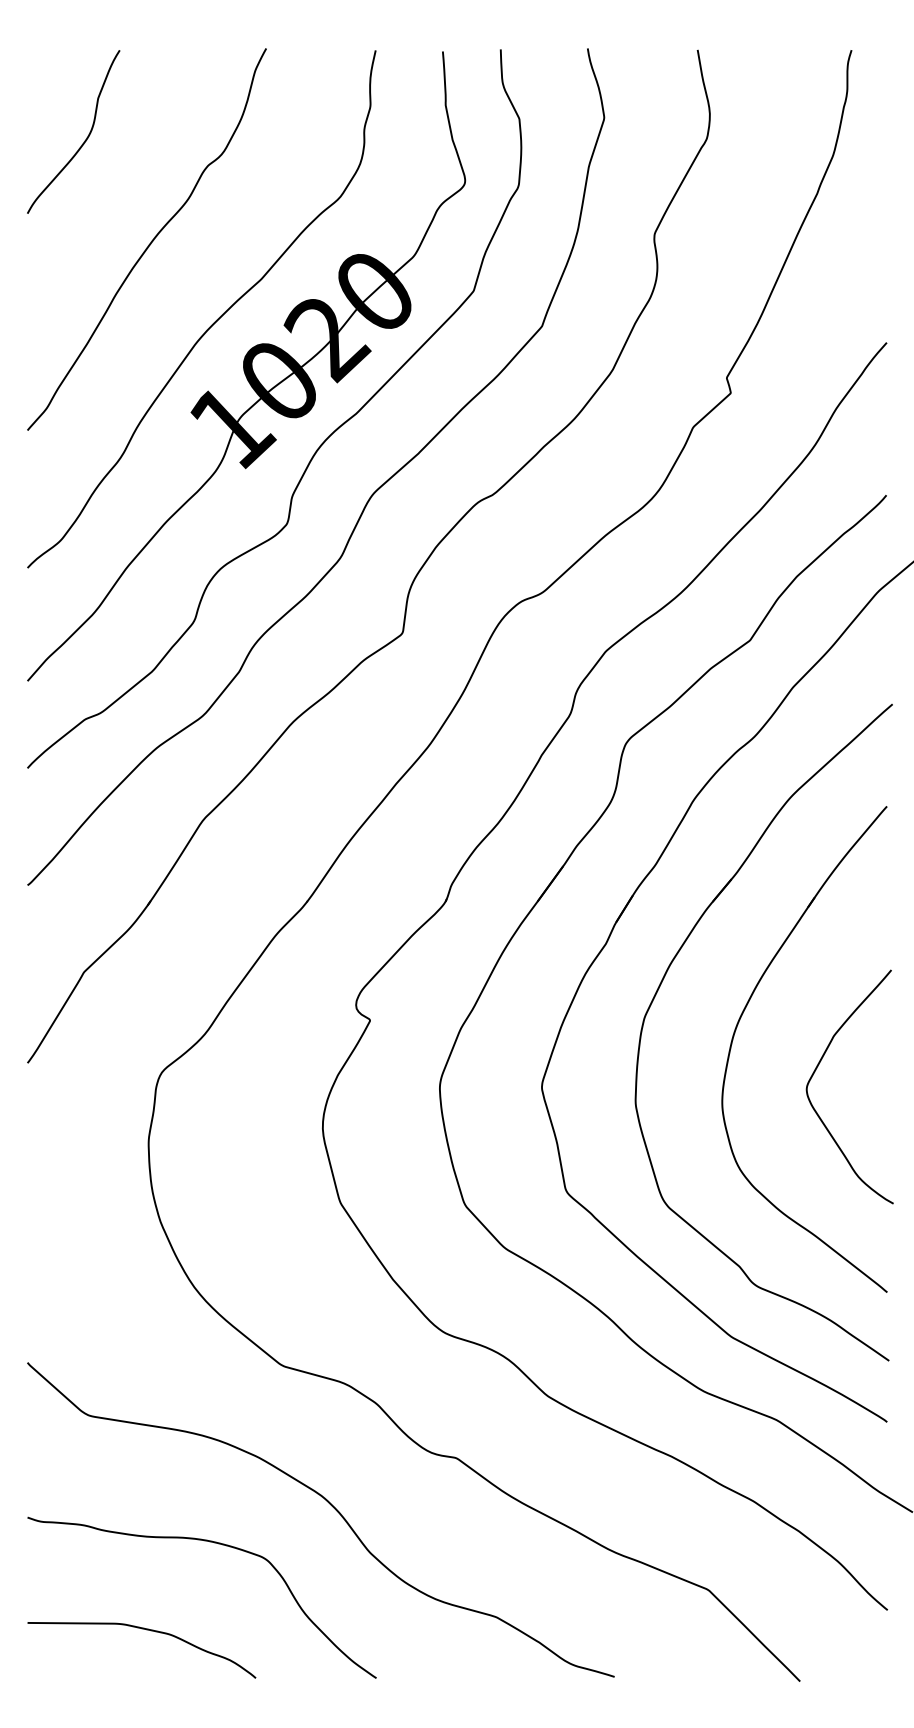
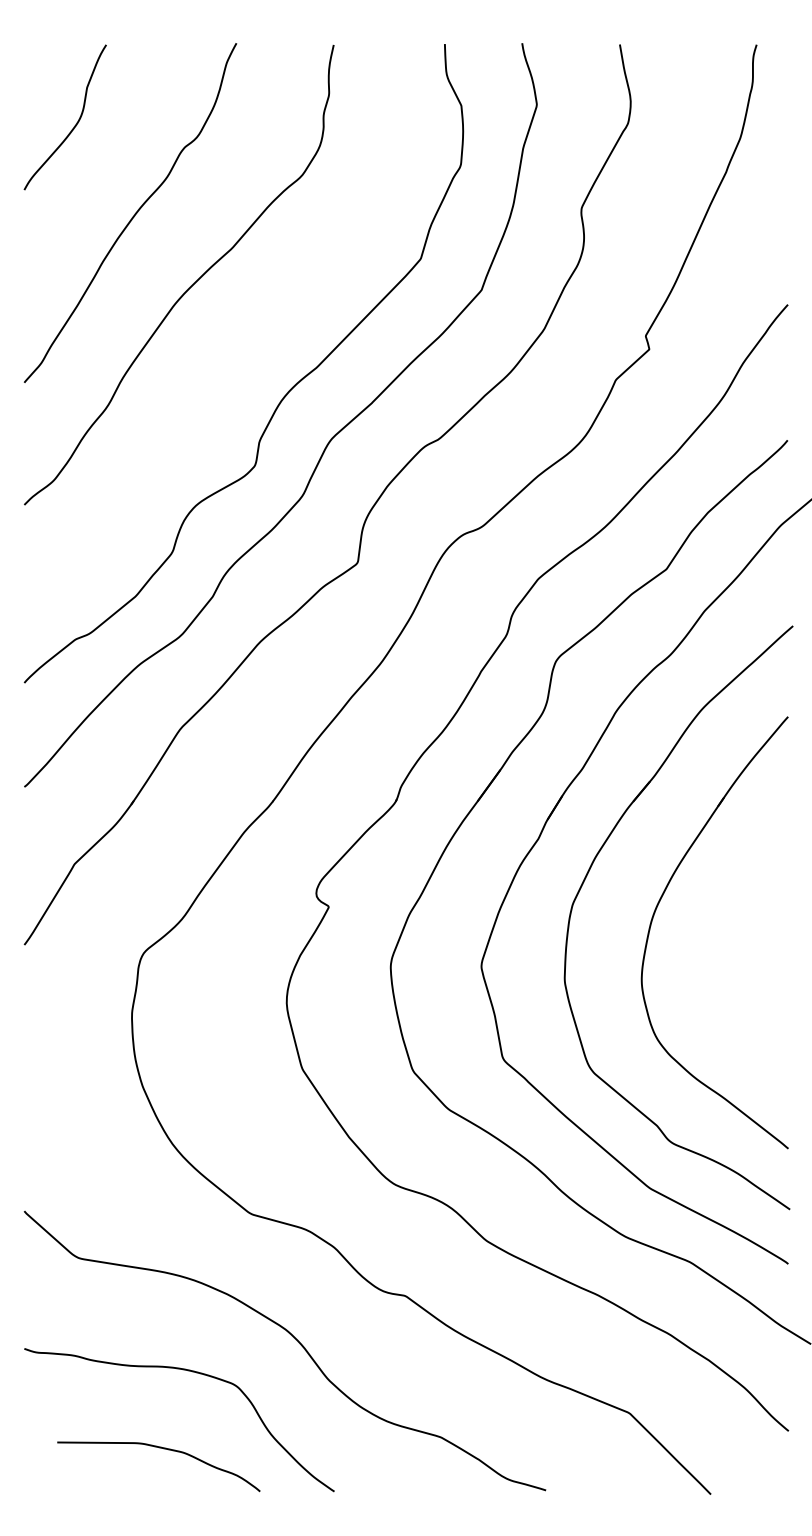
part: (246, 366) -> (218, 325), removed
curve: (816, 1070) -> (725, 951), removed
curve: (146, 1630) -> (162, 1449), moved

